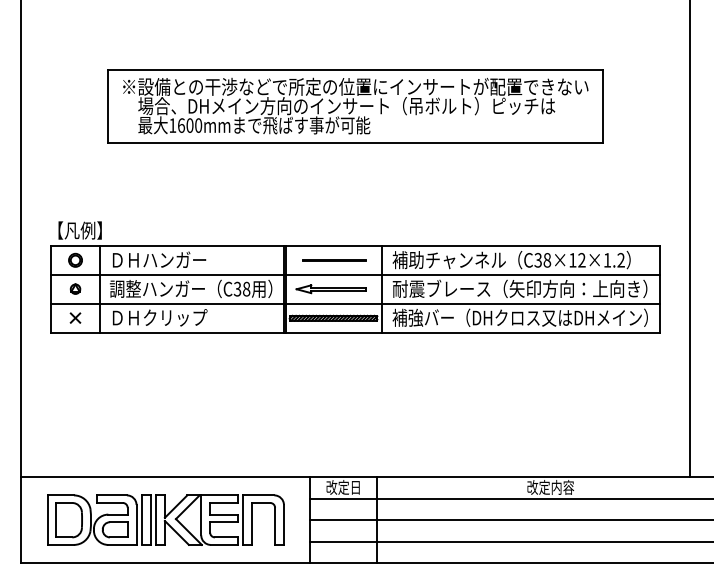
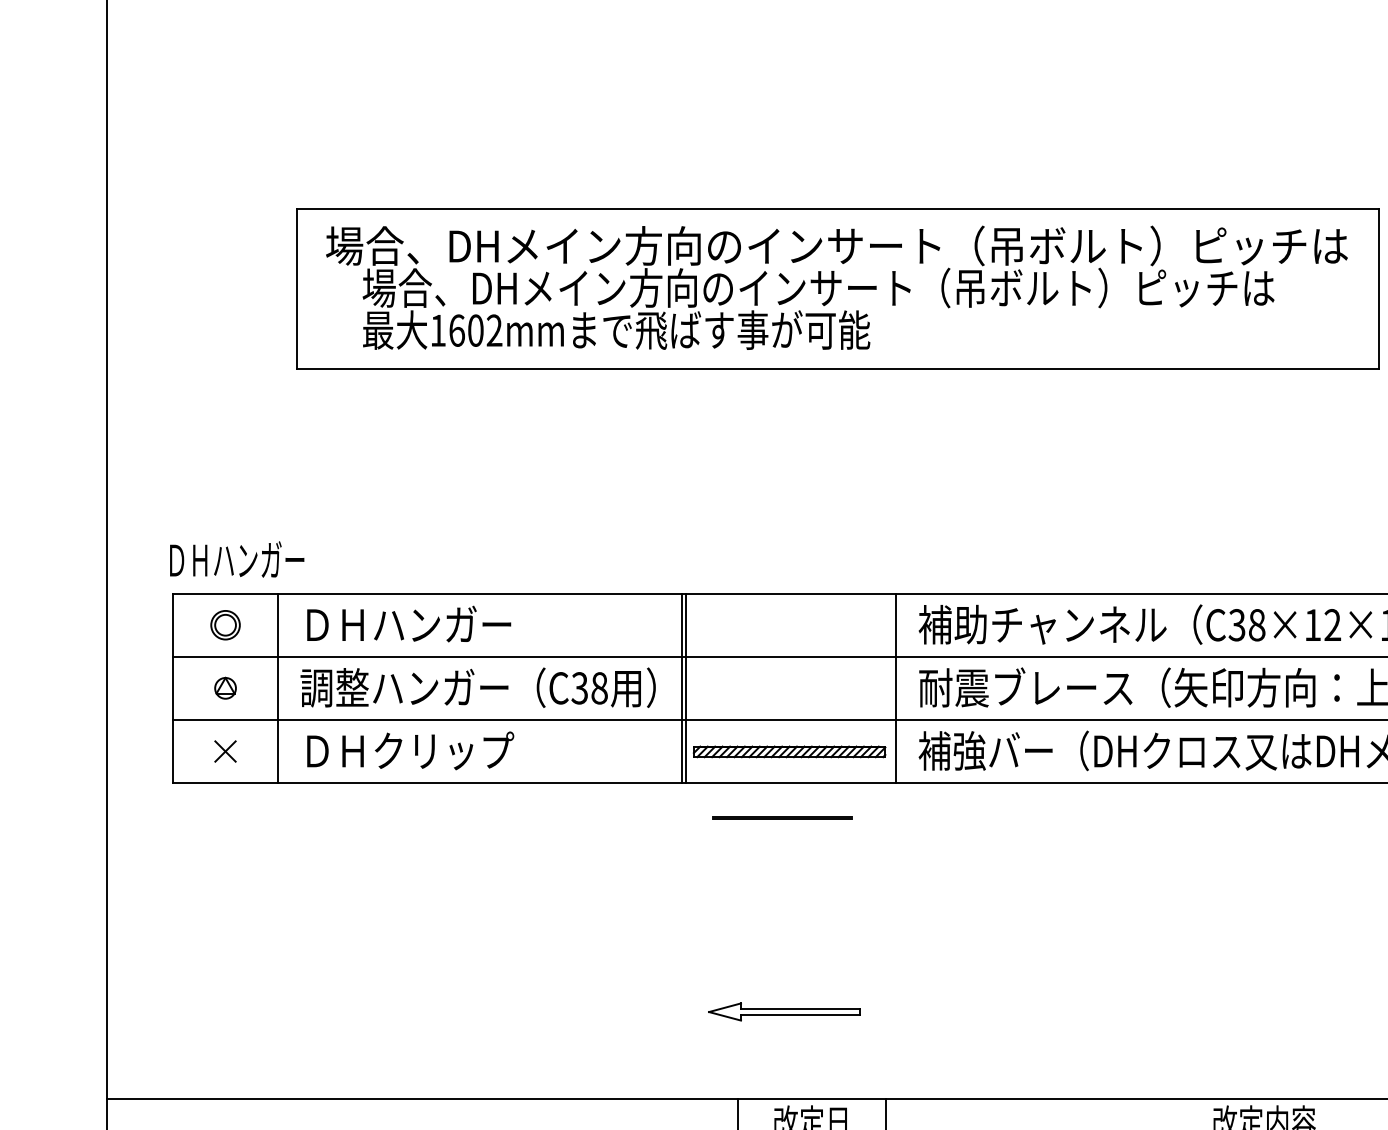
text: (354, 86) -> (835, 245), ※設備との干渉などで所定の位置にインサートが配置できない -> 場合、DHメイン方向のインサート（吊ボルト）ピッチは
text: (198, 125) -> (494, 330), 1600mm -> 1602mm
text: (80, 230) -> (236, 559), 【凡例】 -> ＤＨハンガー
line: (334, 260) -> (783, 817), moved
part: (330, 289) -> (783, 1012), moved

